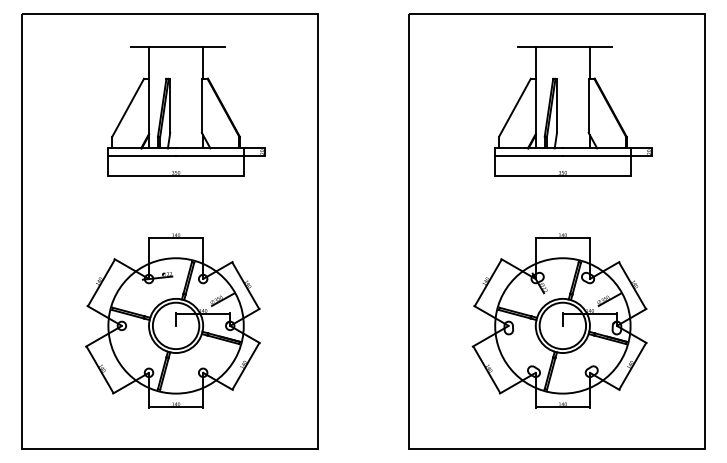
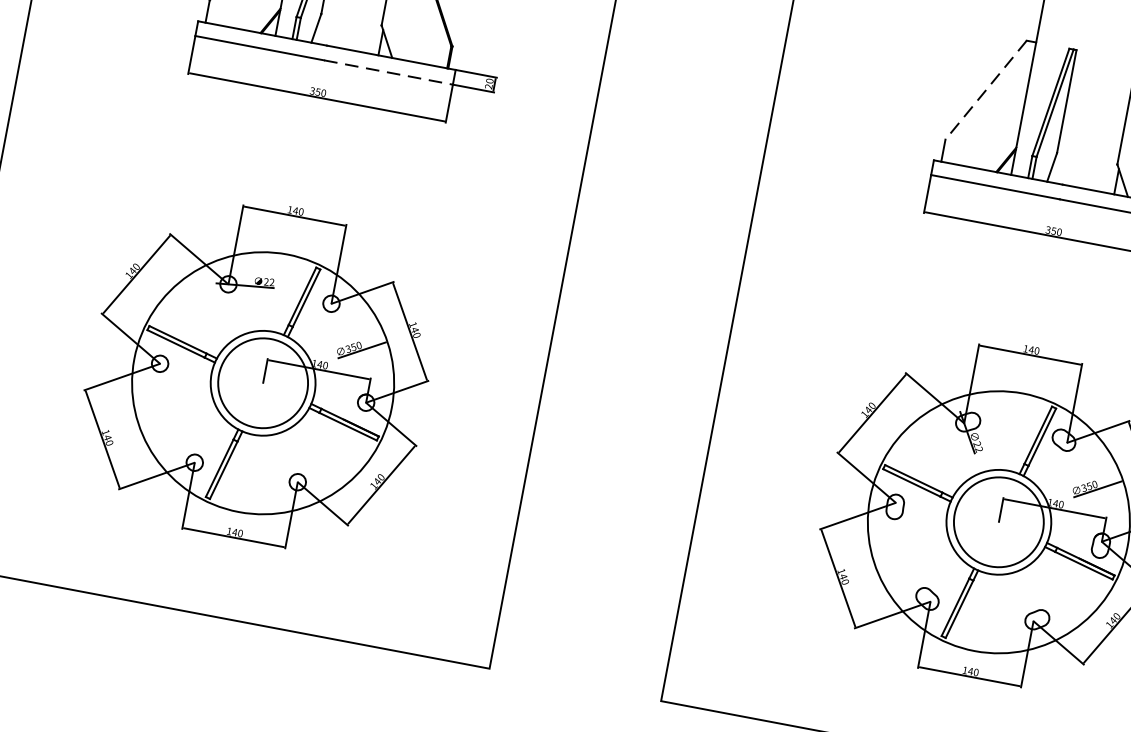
line: (514, 108) -> (985, 91), solid -> dashed
line: (209, 156) -> (387, 72), solid -> dashed

